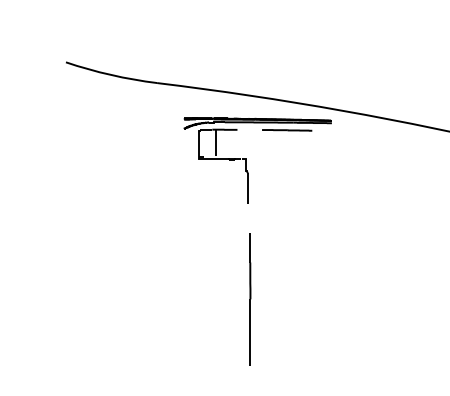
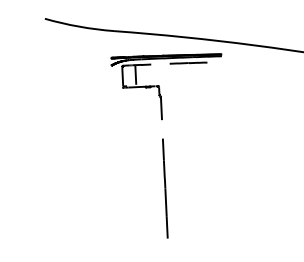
part: (246, 160) -> (159, 87), moved
line: (250, 299) -> (165, 188), moved

